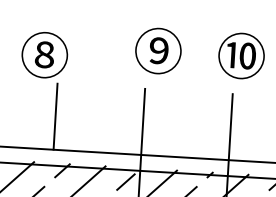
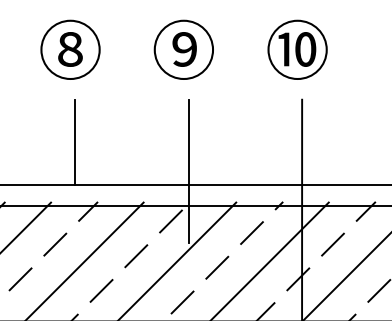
text: (158, 50) -> (183, 49), moved
text: (44, 54) -> (70, 49), moved
text: (241, 55) -> (297, 49), moved

